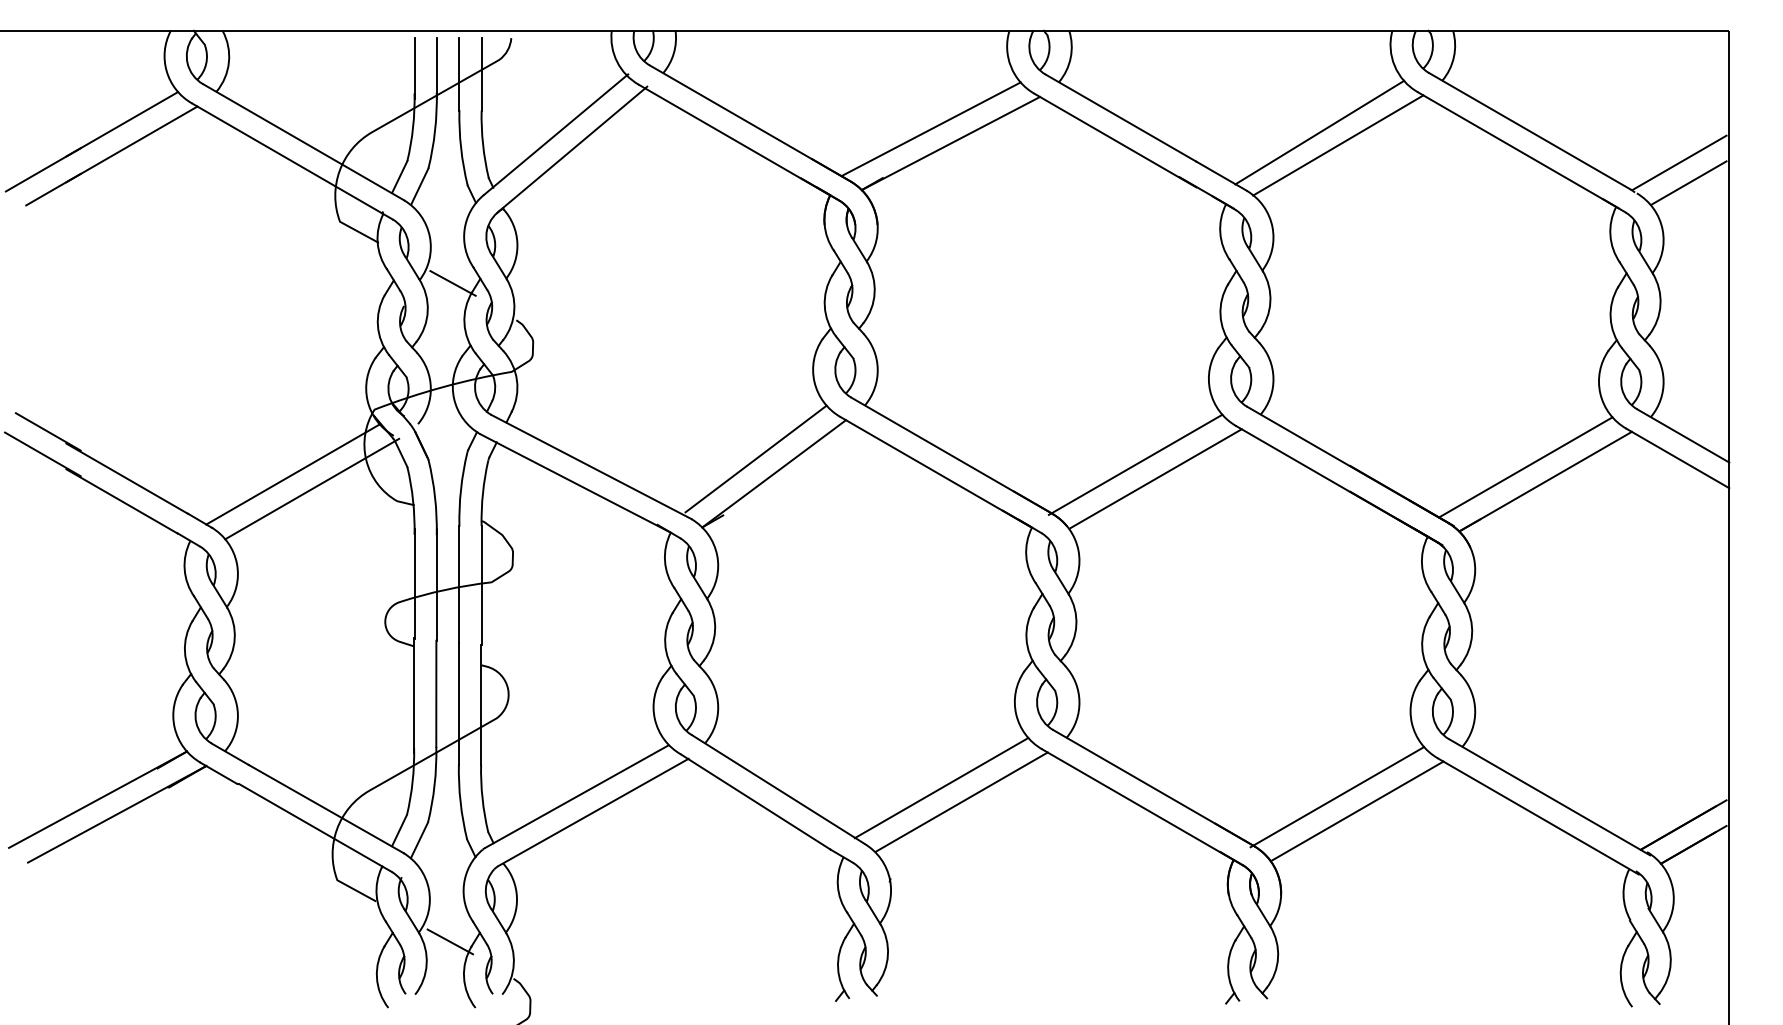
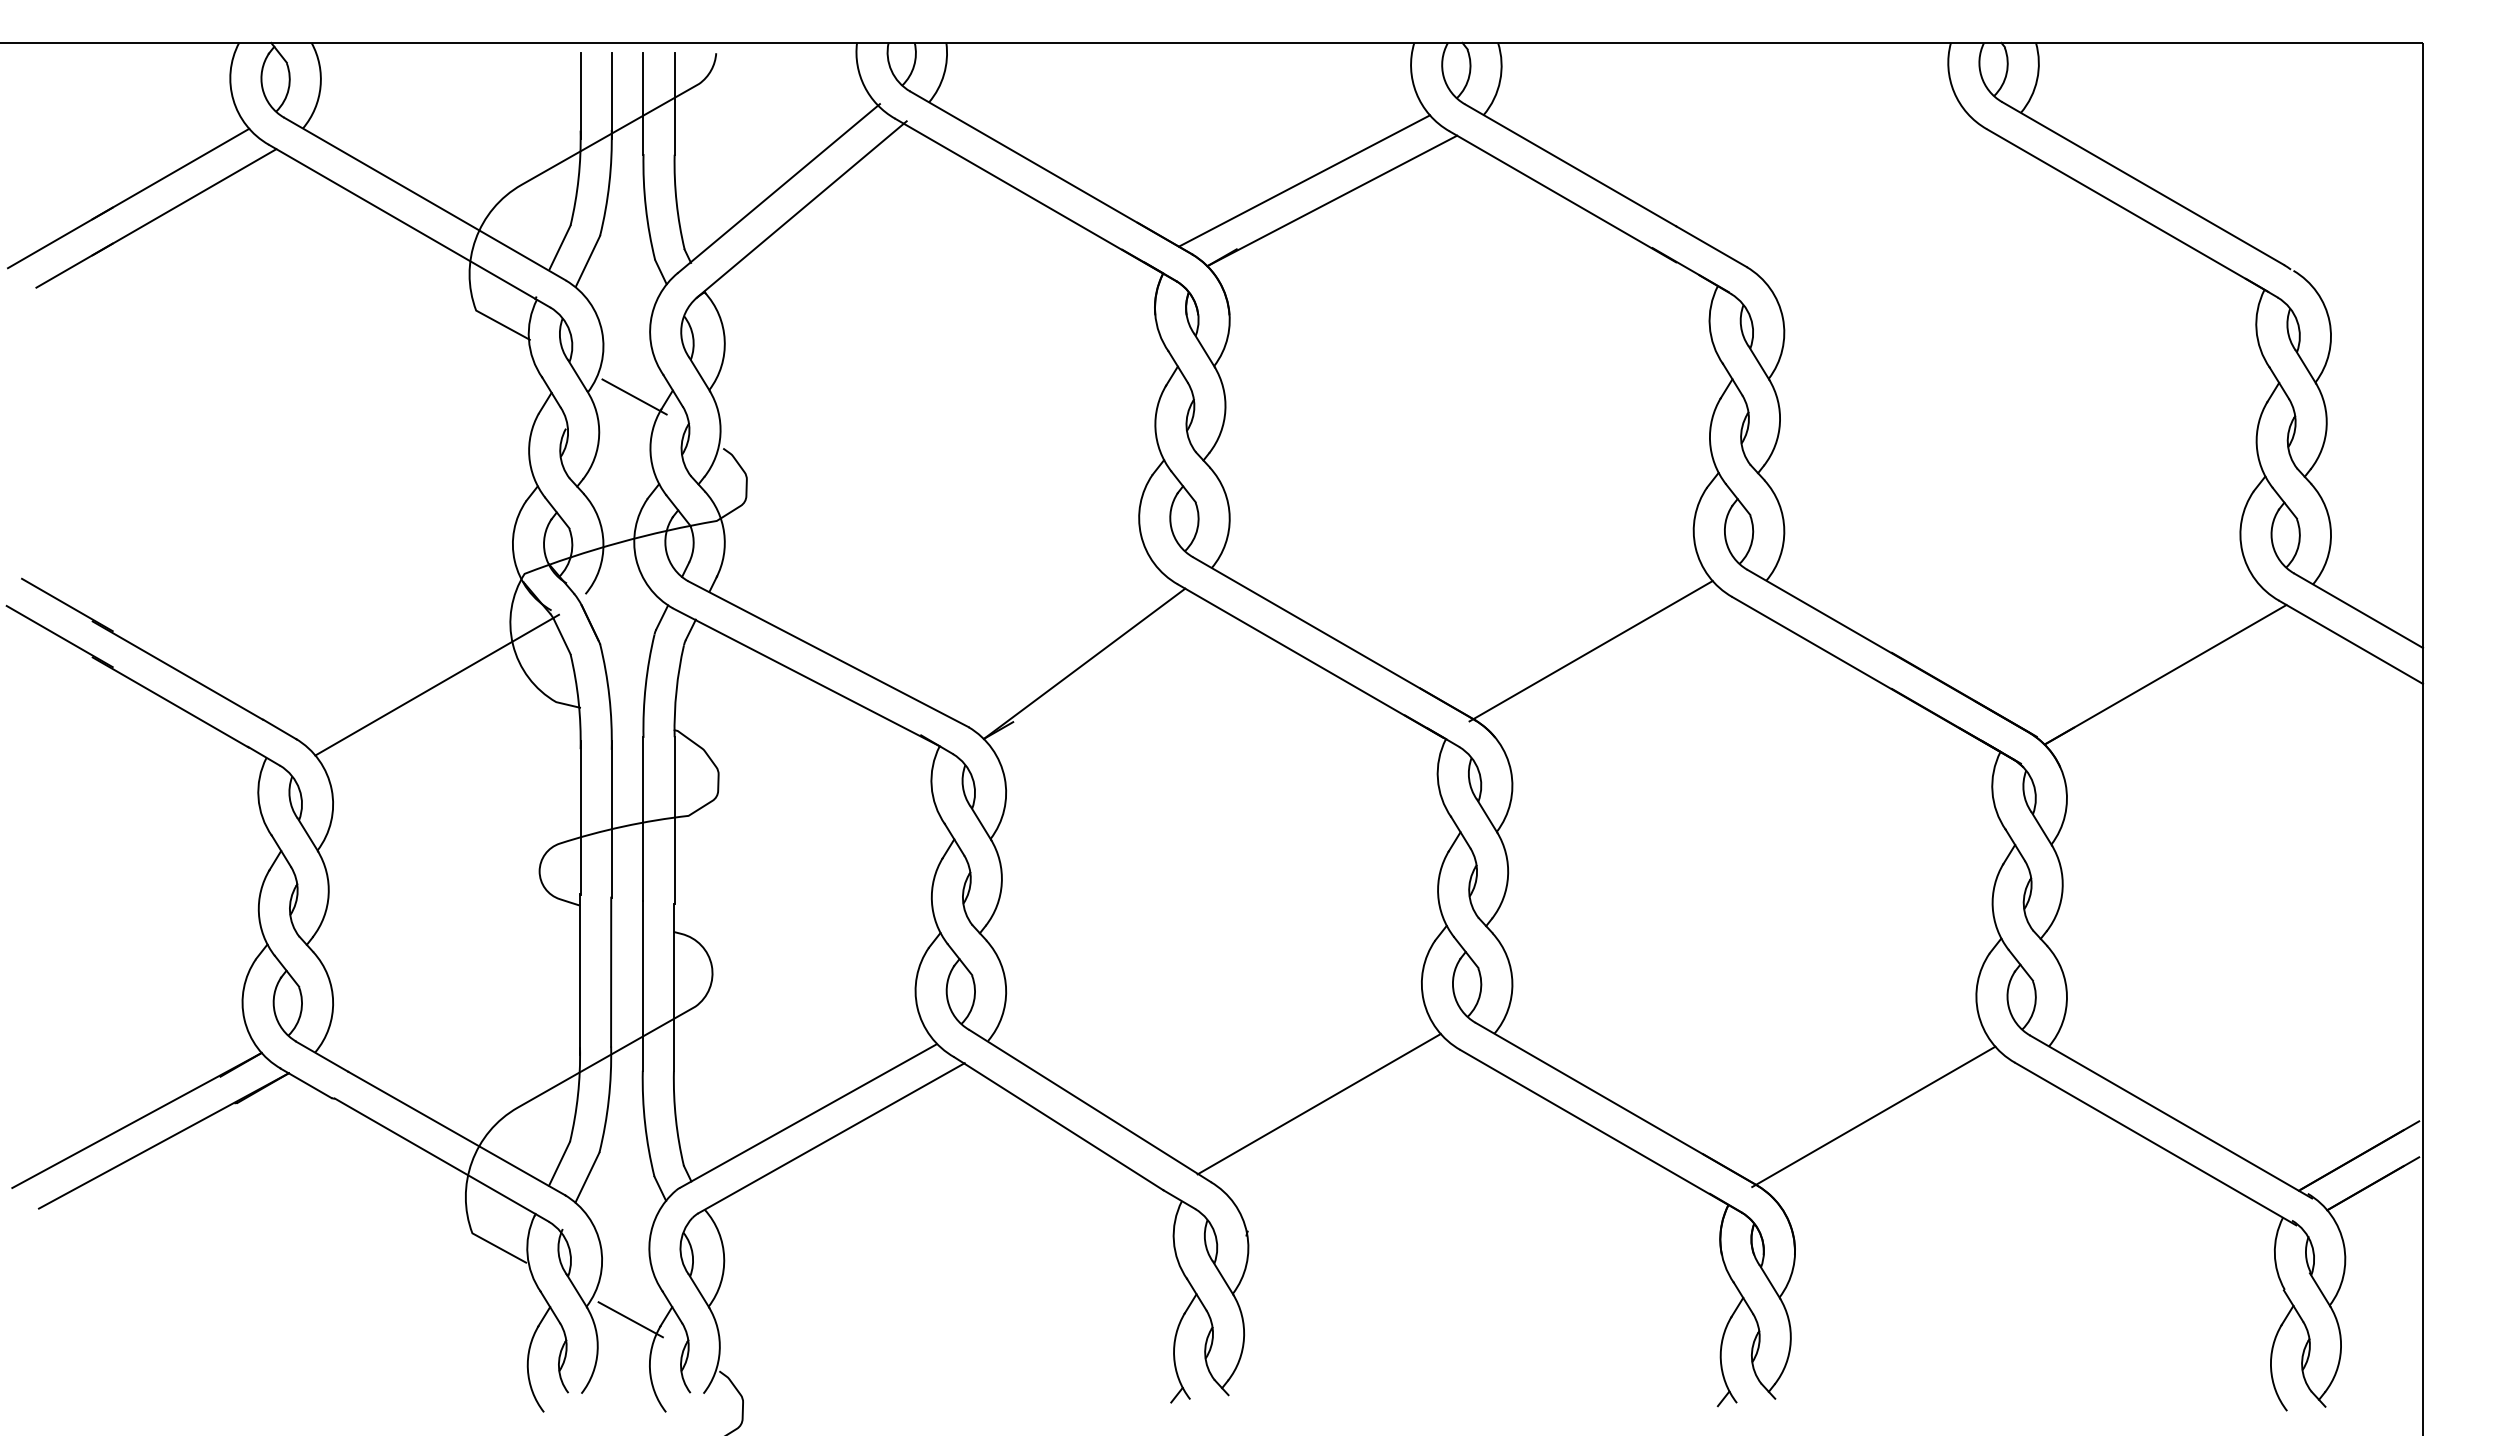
line: (1319, 132) -> (1848, 185), removed
line: (1337, 145) -> (1874, 203), removed
line: (1679, 162) -> (2353, 227), removed
line: (1688, 182) -> (2366, 255), removed
line: (756, 458) -> (1059, 642), removed
line: (1525, 467) -> (2137, 654), removed
line: (292, 474) -> (409, 664), removed
line: (1155, 478) -> (1619, 670), removed
line: (961, 801) -> (1347, 1123), removed
line: (1357, 811) -> (1902, 1136), removed

